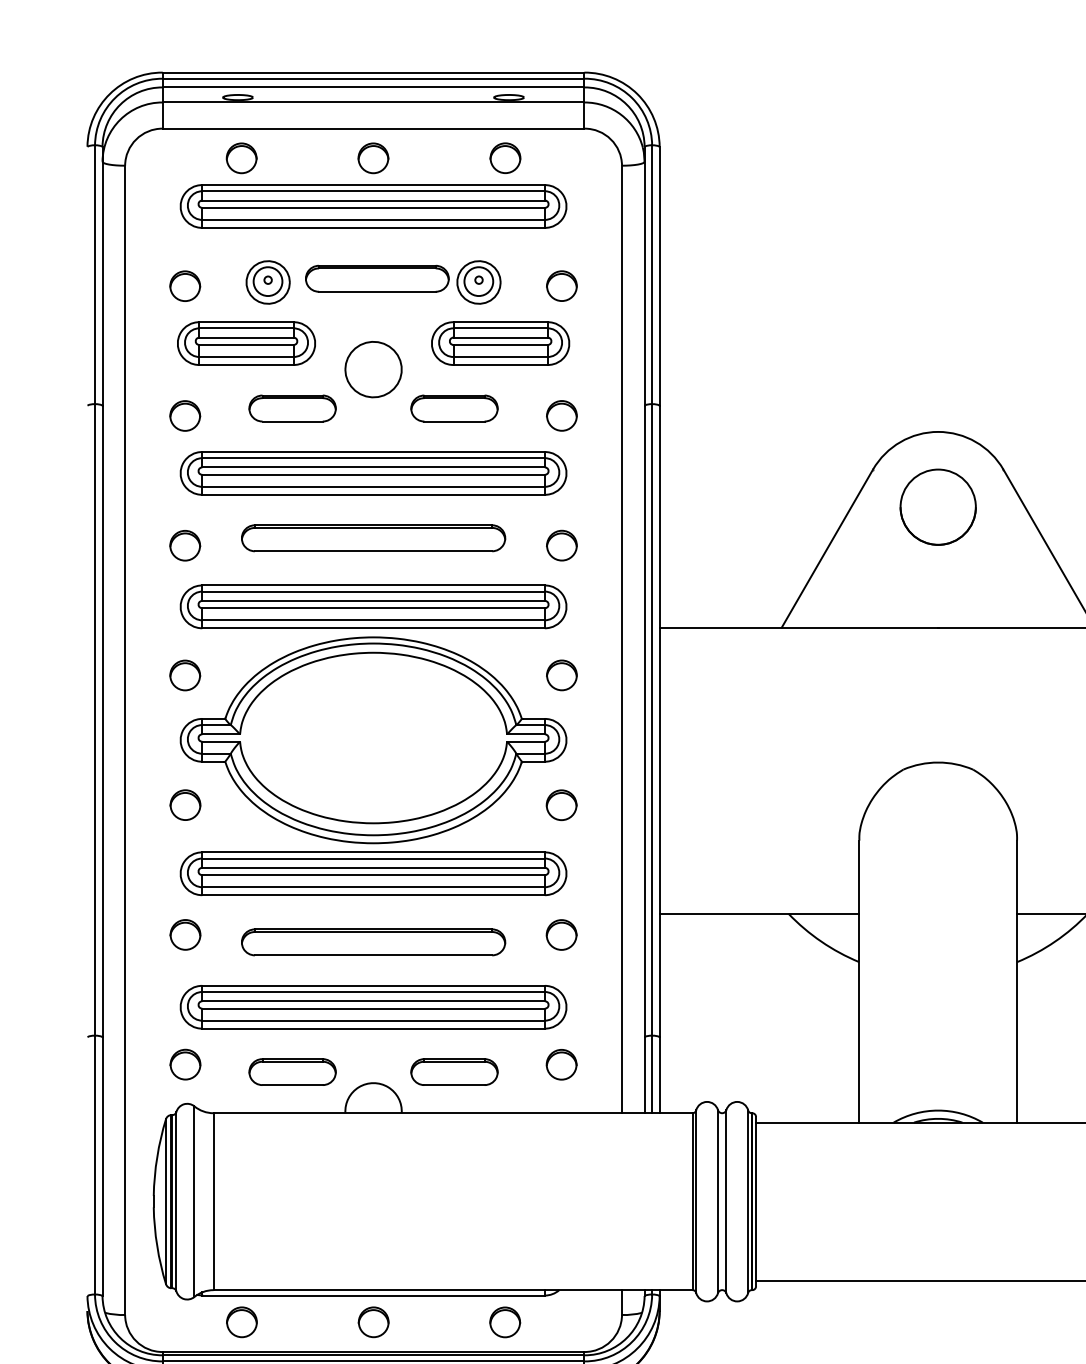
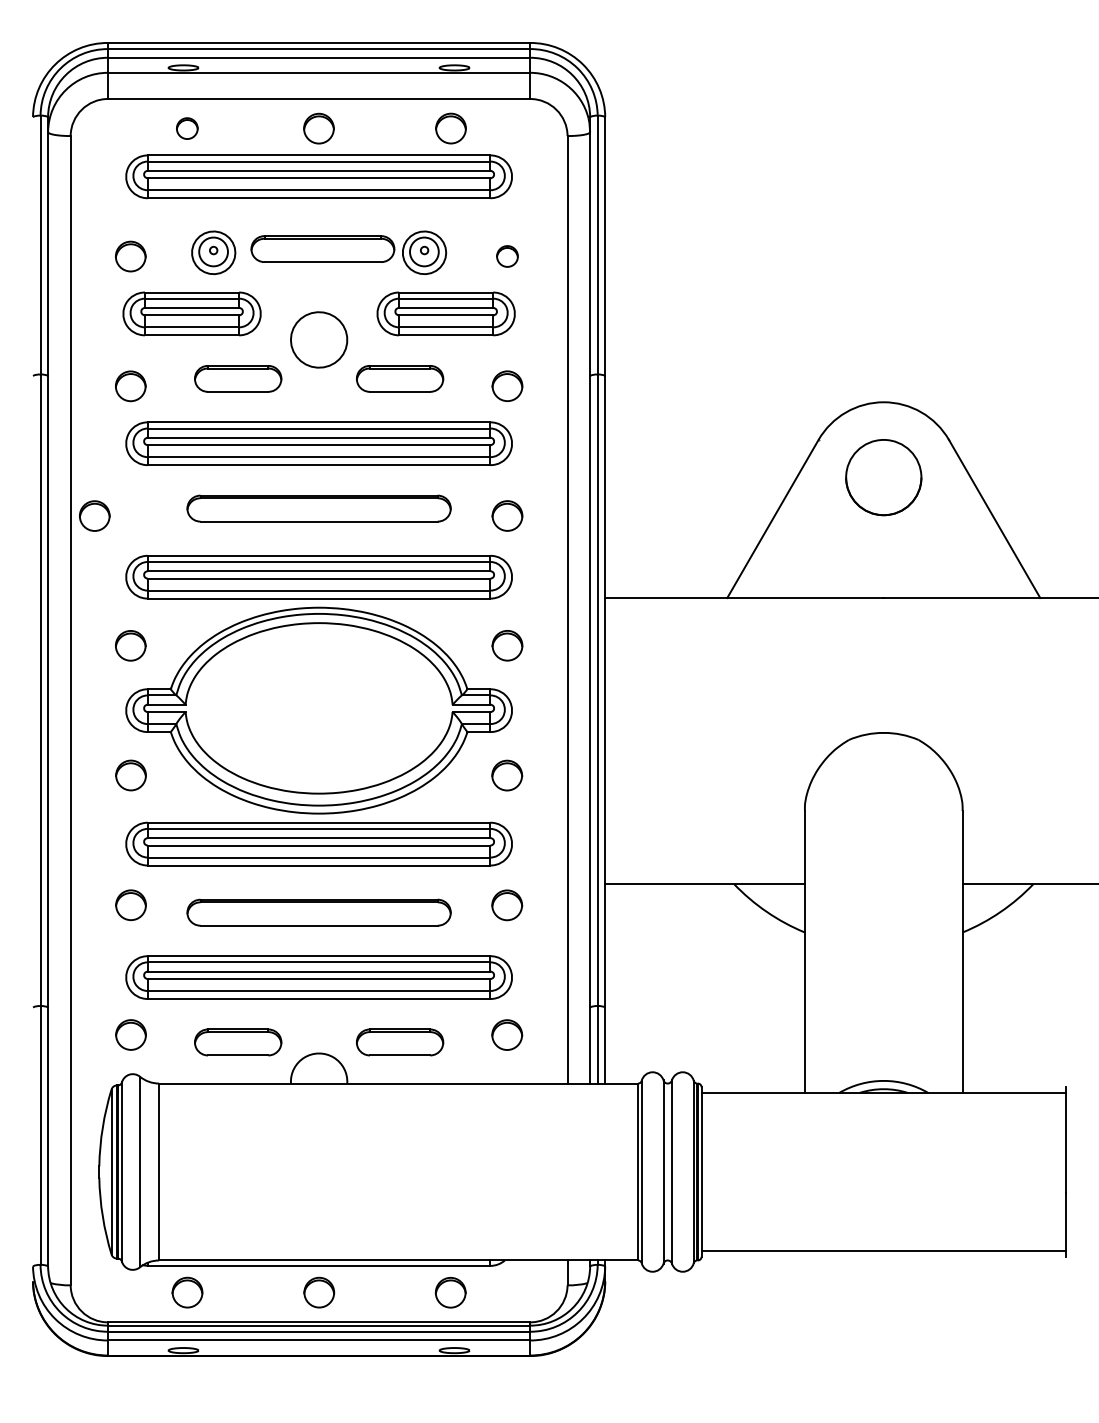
part: (241, 158) -> (187, 128), size x0.7
part: (561, 286) -> (507, 256), size x0.7
part: (184, 545) -> (94, 515), moved

